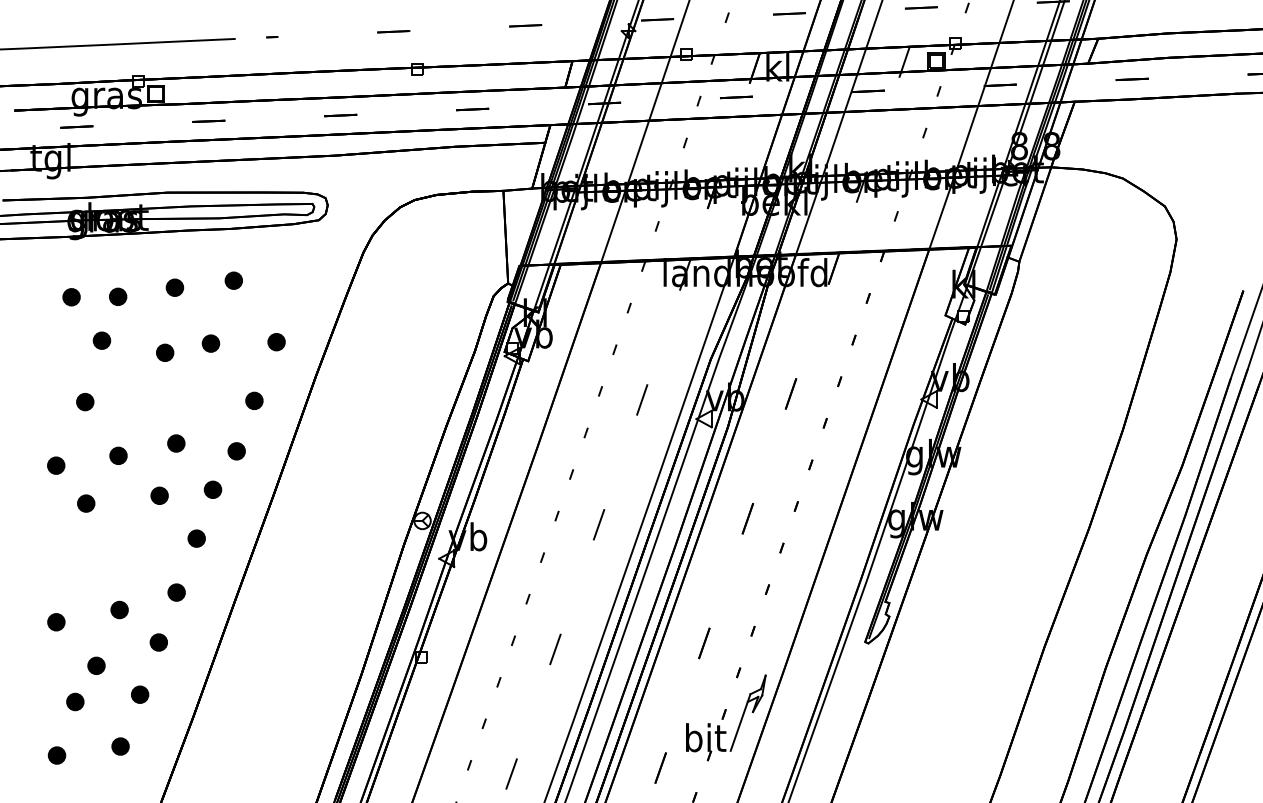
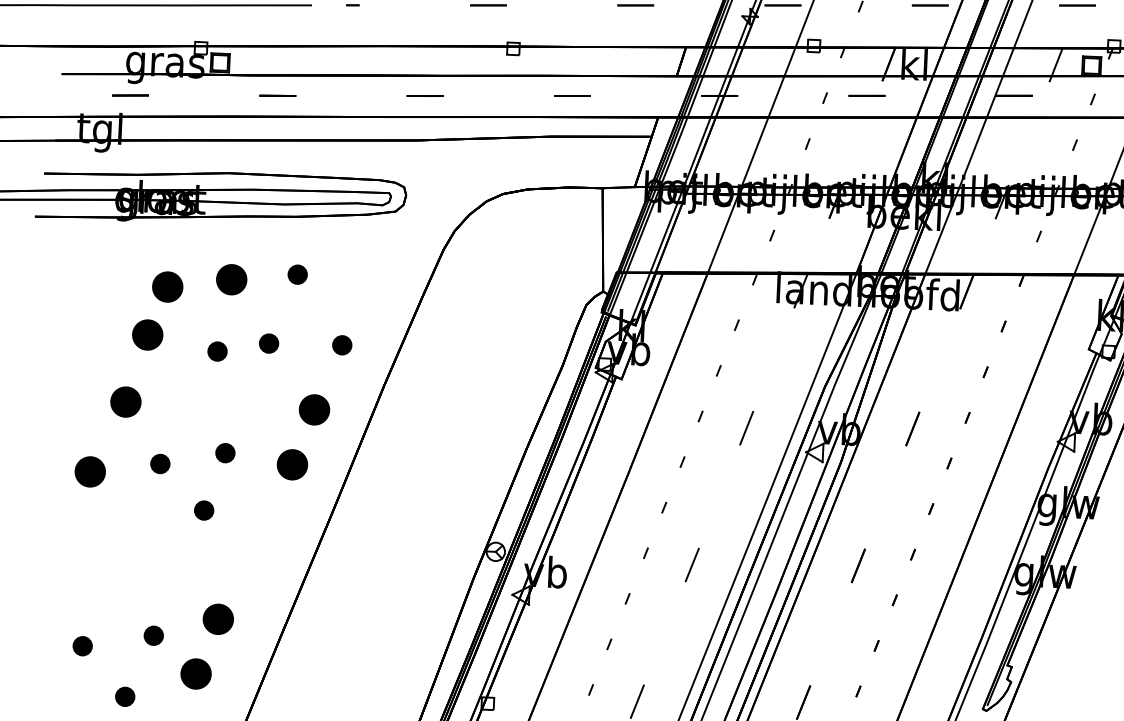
part: (174, 287) -> (231, 279), size x1.6
part: (118, 296) -> (168, 286), size x1.6
part: (71, 297) -> (115, 285), removed
part: (101, 340) -> (147, 334), size x1.6
part: (254, 400) -> (314, 409), size x1.6
part: (85, 402) -> (126, 402), size x1.6
part: (236, 451) -> (292, 465), size x1.6
part: (56, 465) -> (90, 471), size x1.6
part: (212, 489) -> (263, 506), removed
part: (86, 503) -> (122, 515), removed
part: (196, 538) -> (243, 559), removed
part: (176, 592) -> (218, 619), size x1.6
part: (158, 642) -> (195, 673), size x1.6

